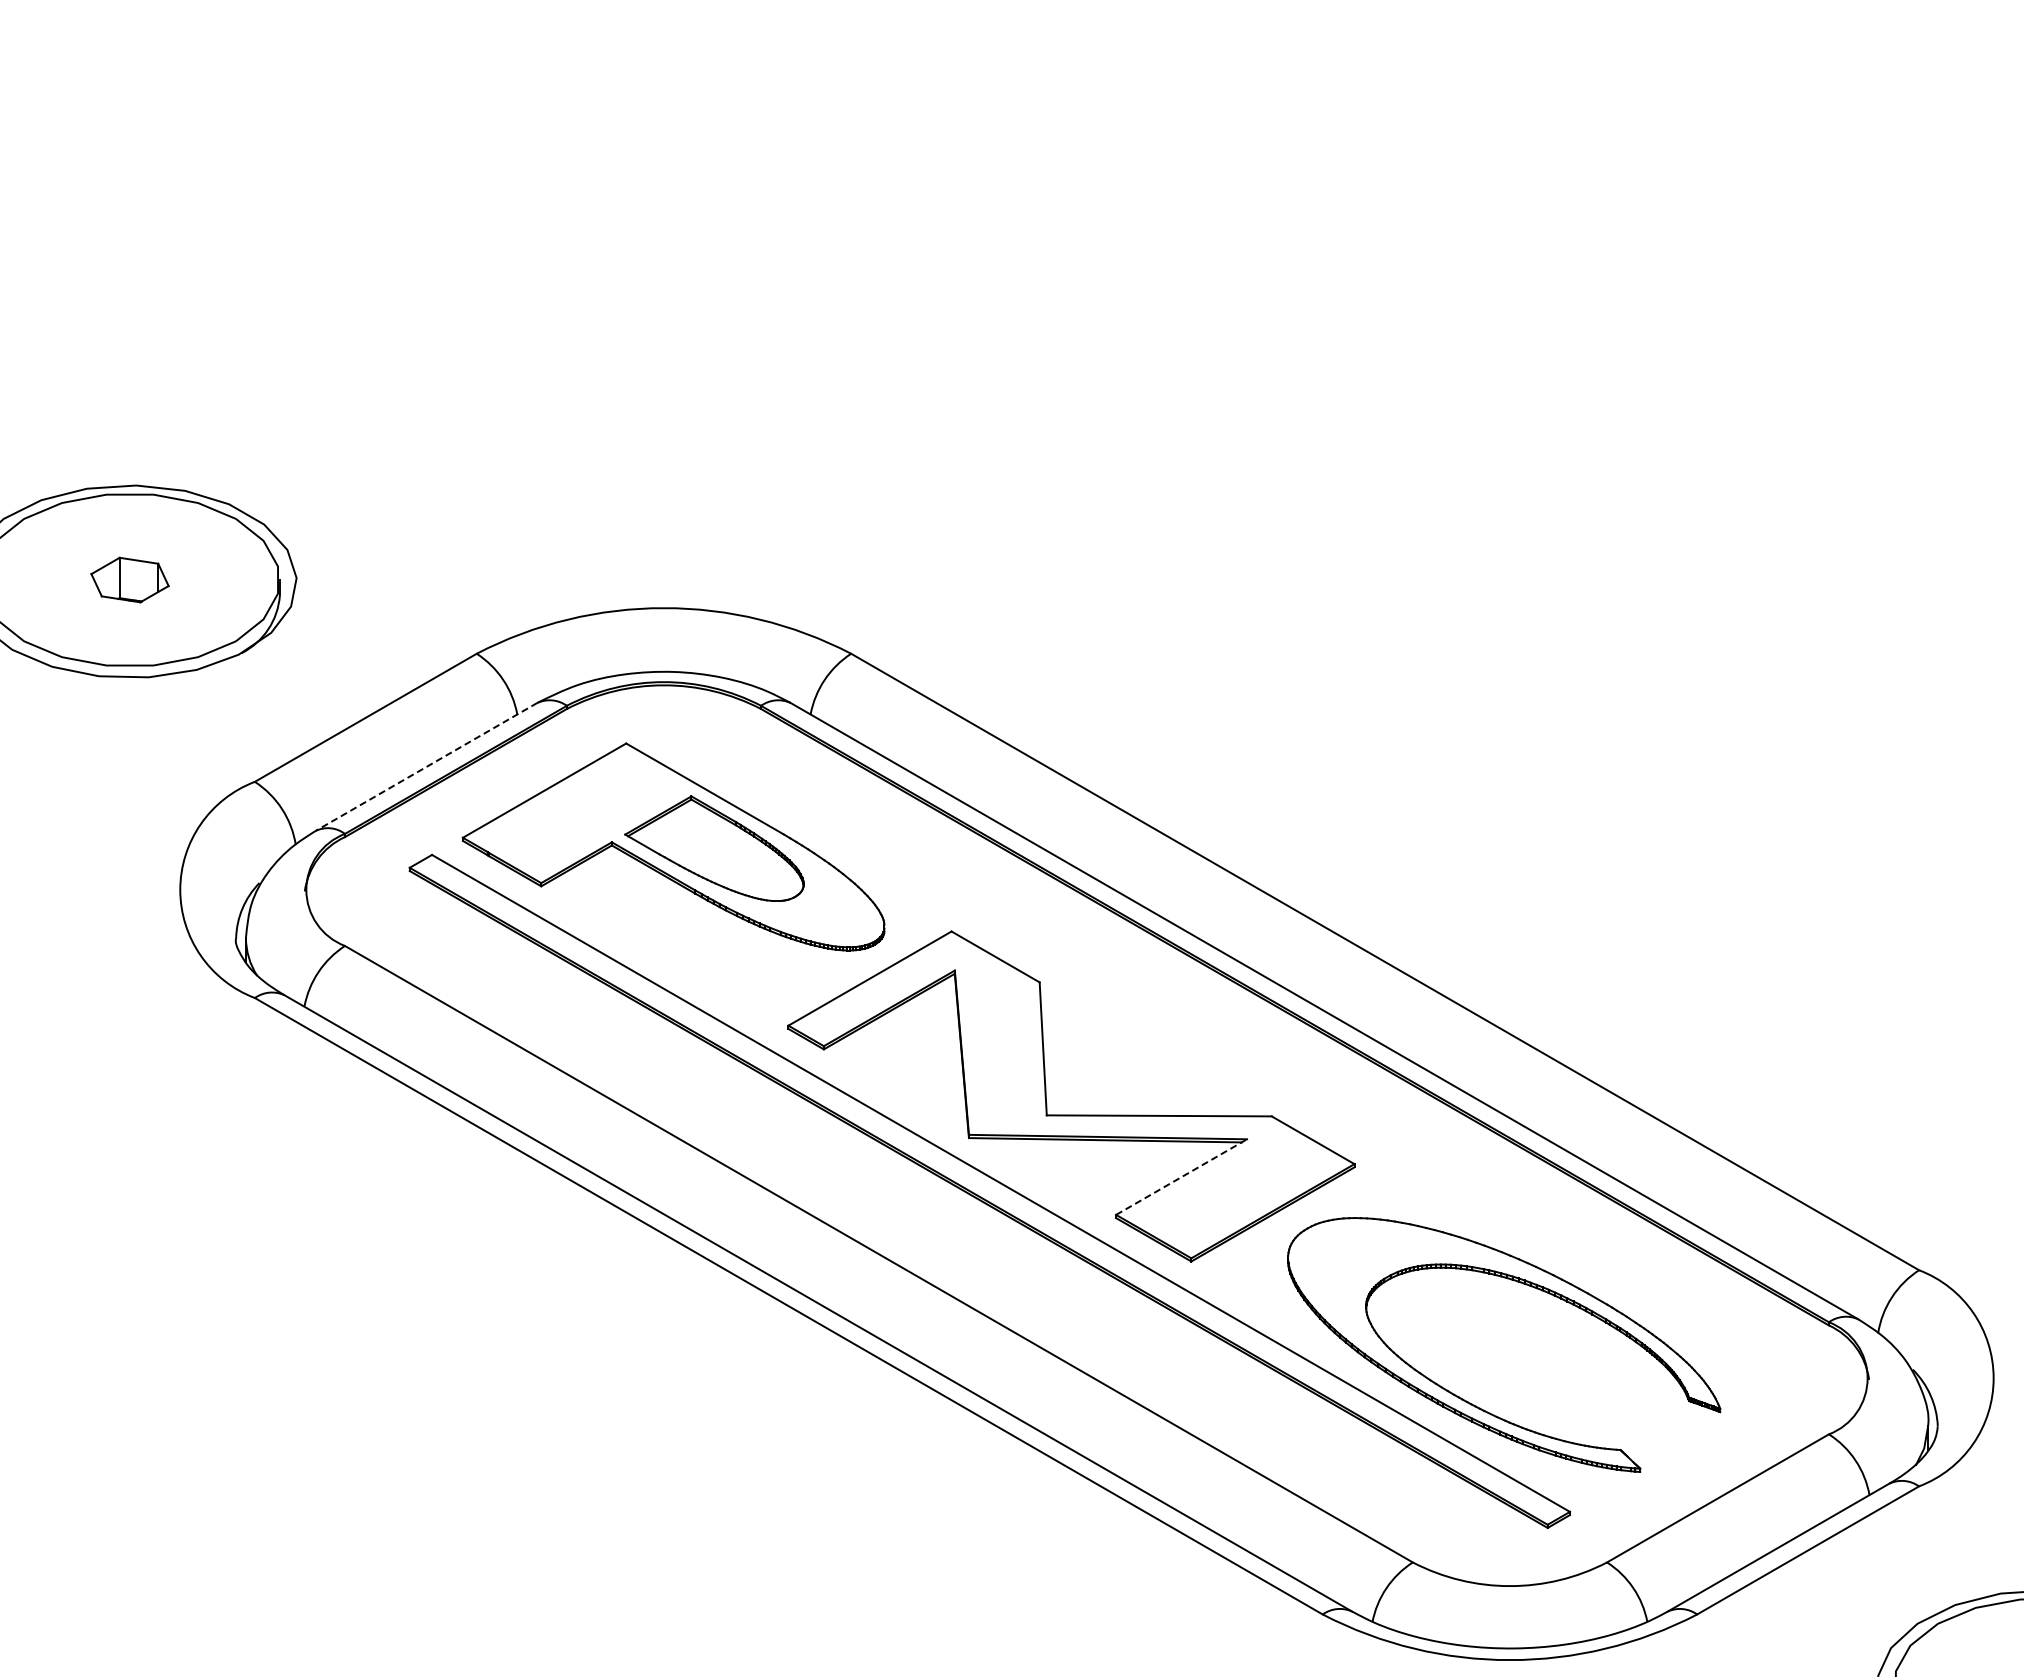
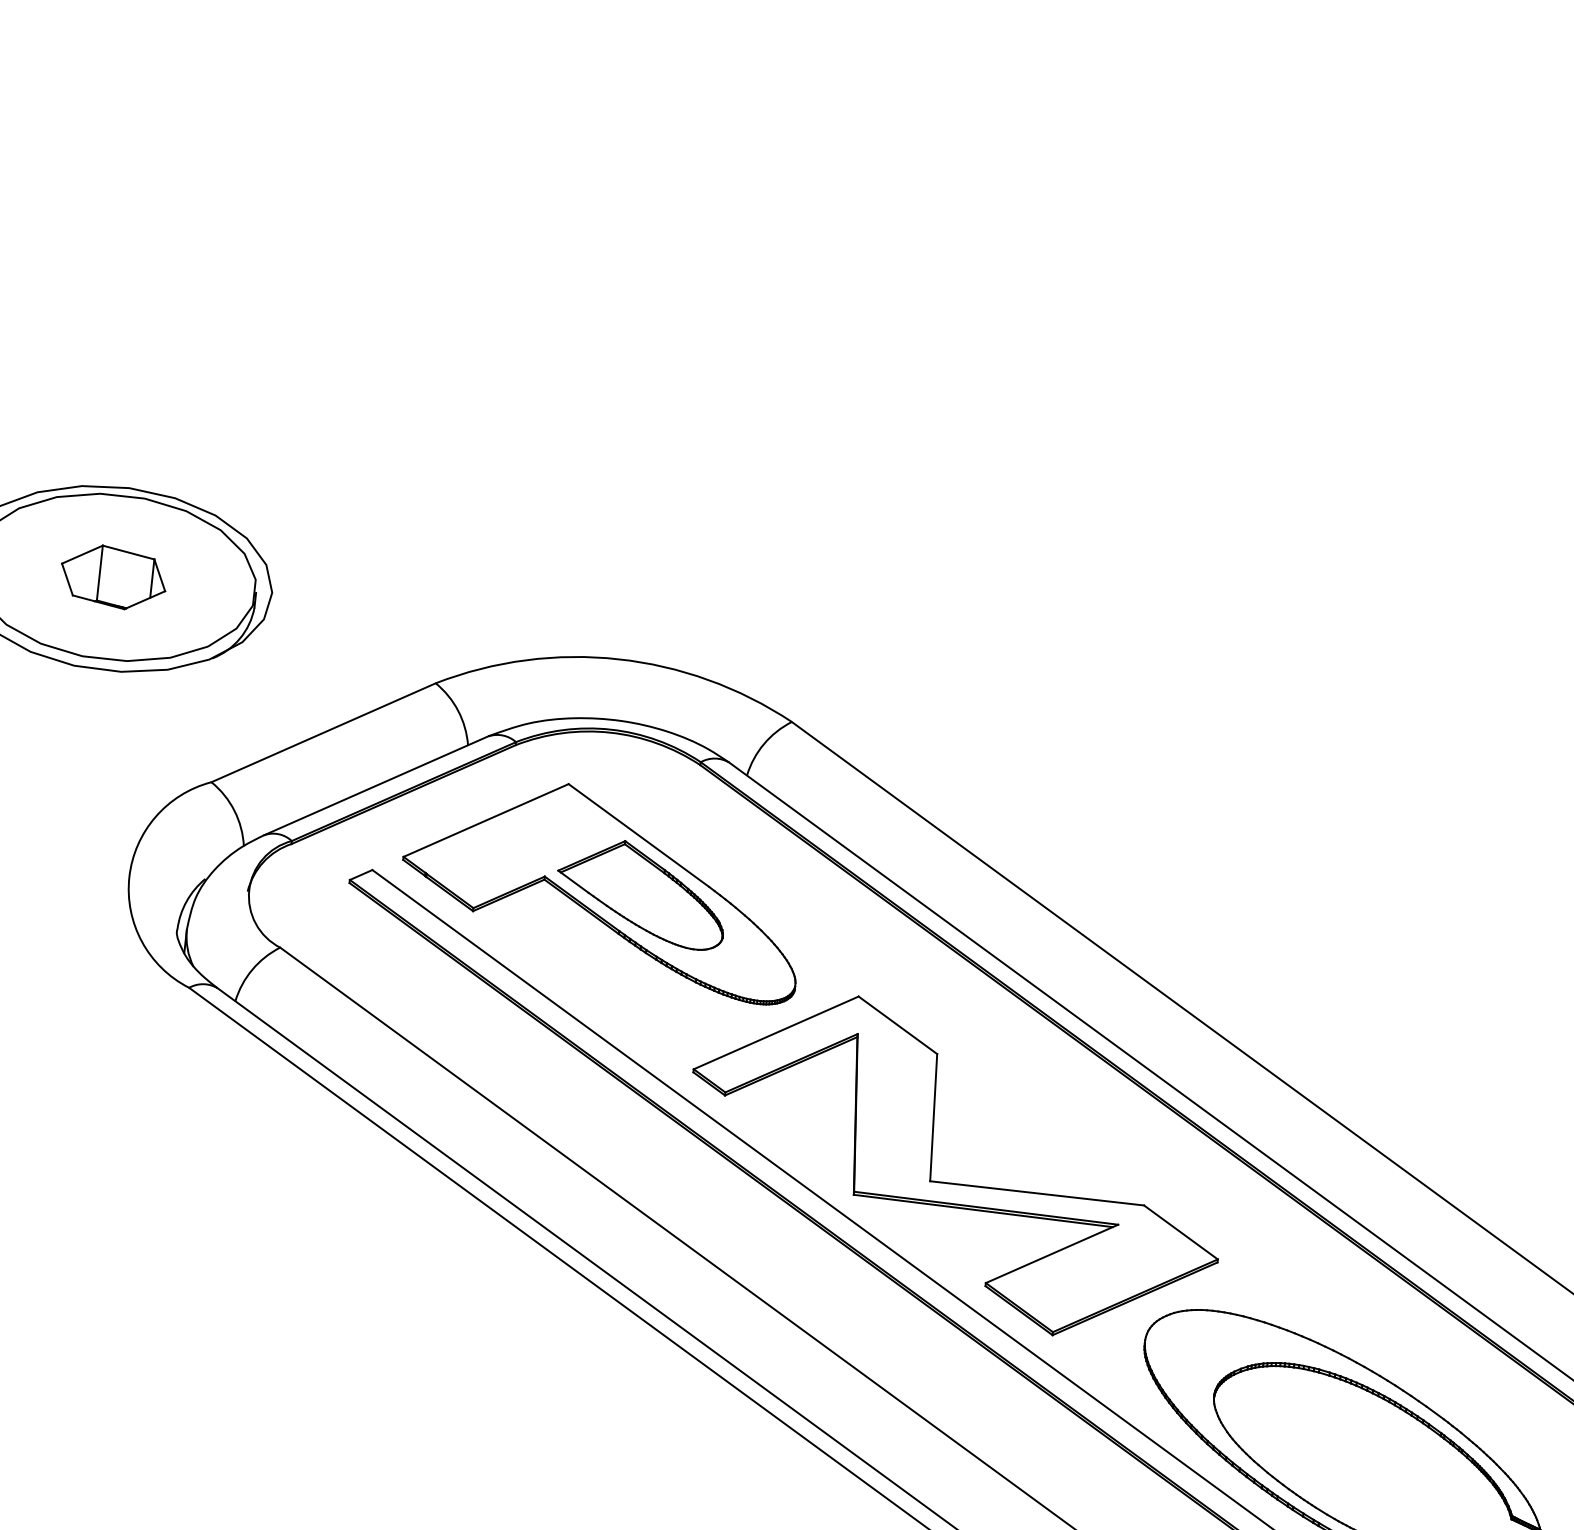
part: (129, 579) -> (113, 576), size x1.43
line: (426, 767) -> (376, 786), dashed -> solid
line: (1181, 1177) -> (1051, 1254), dashed -> solid

